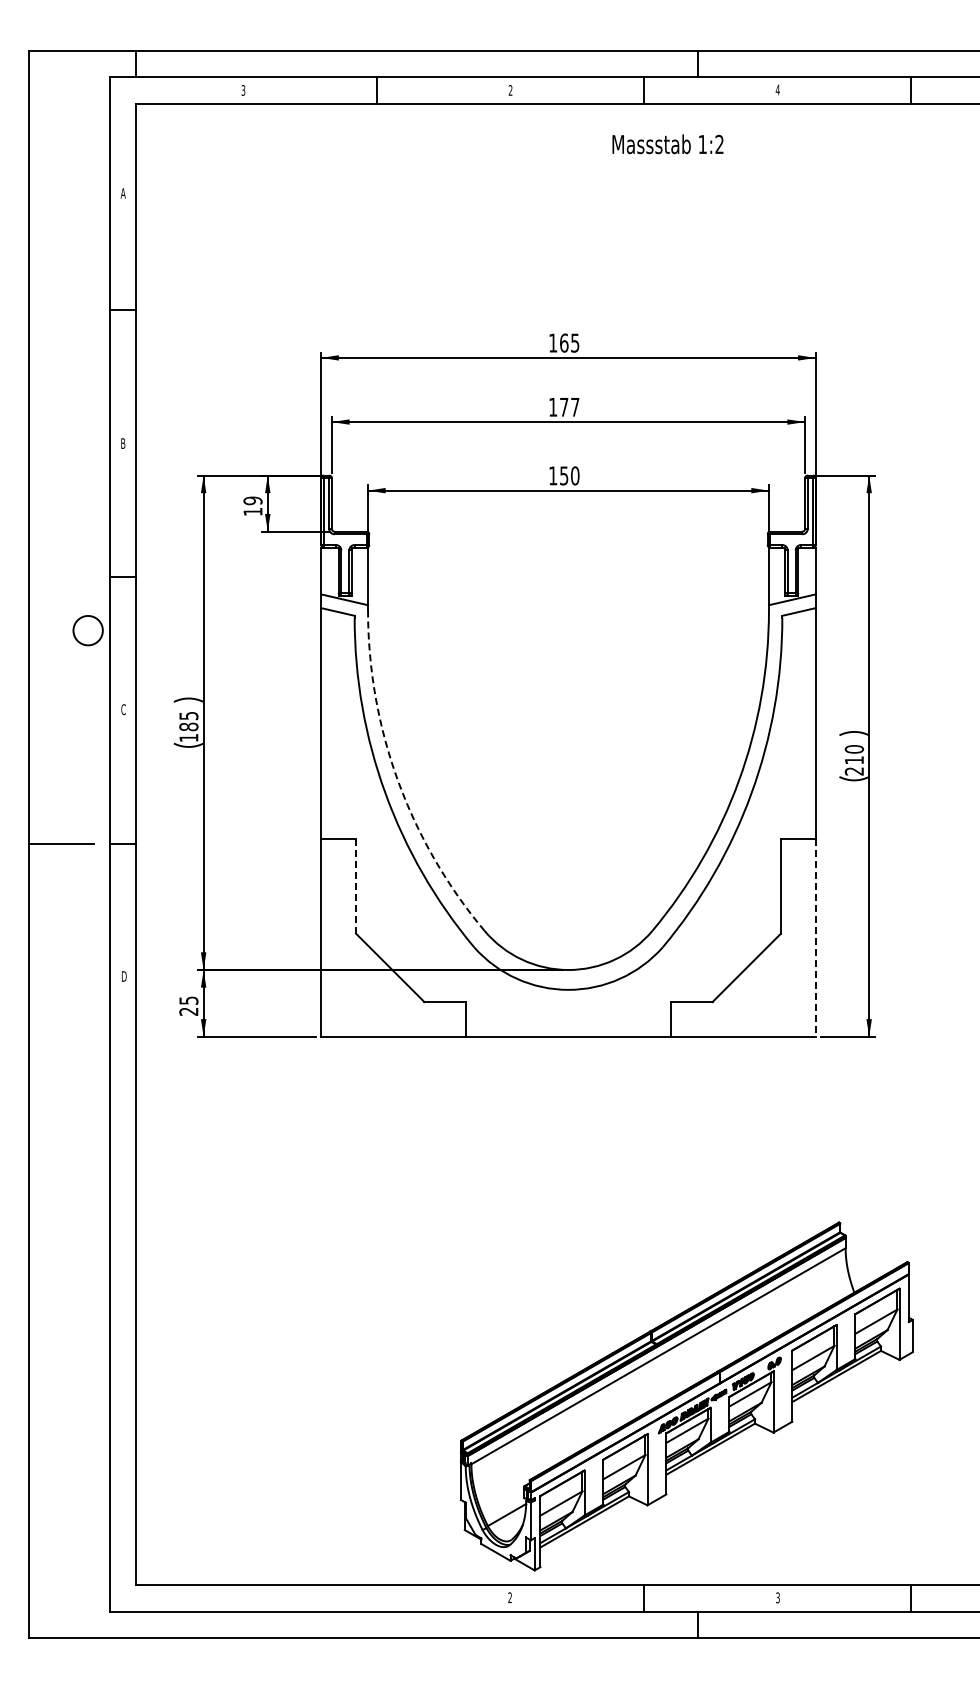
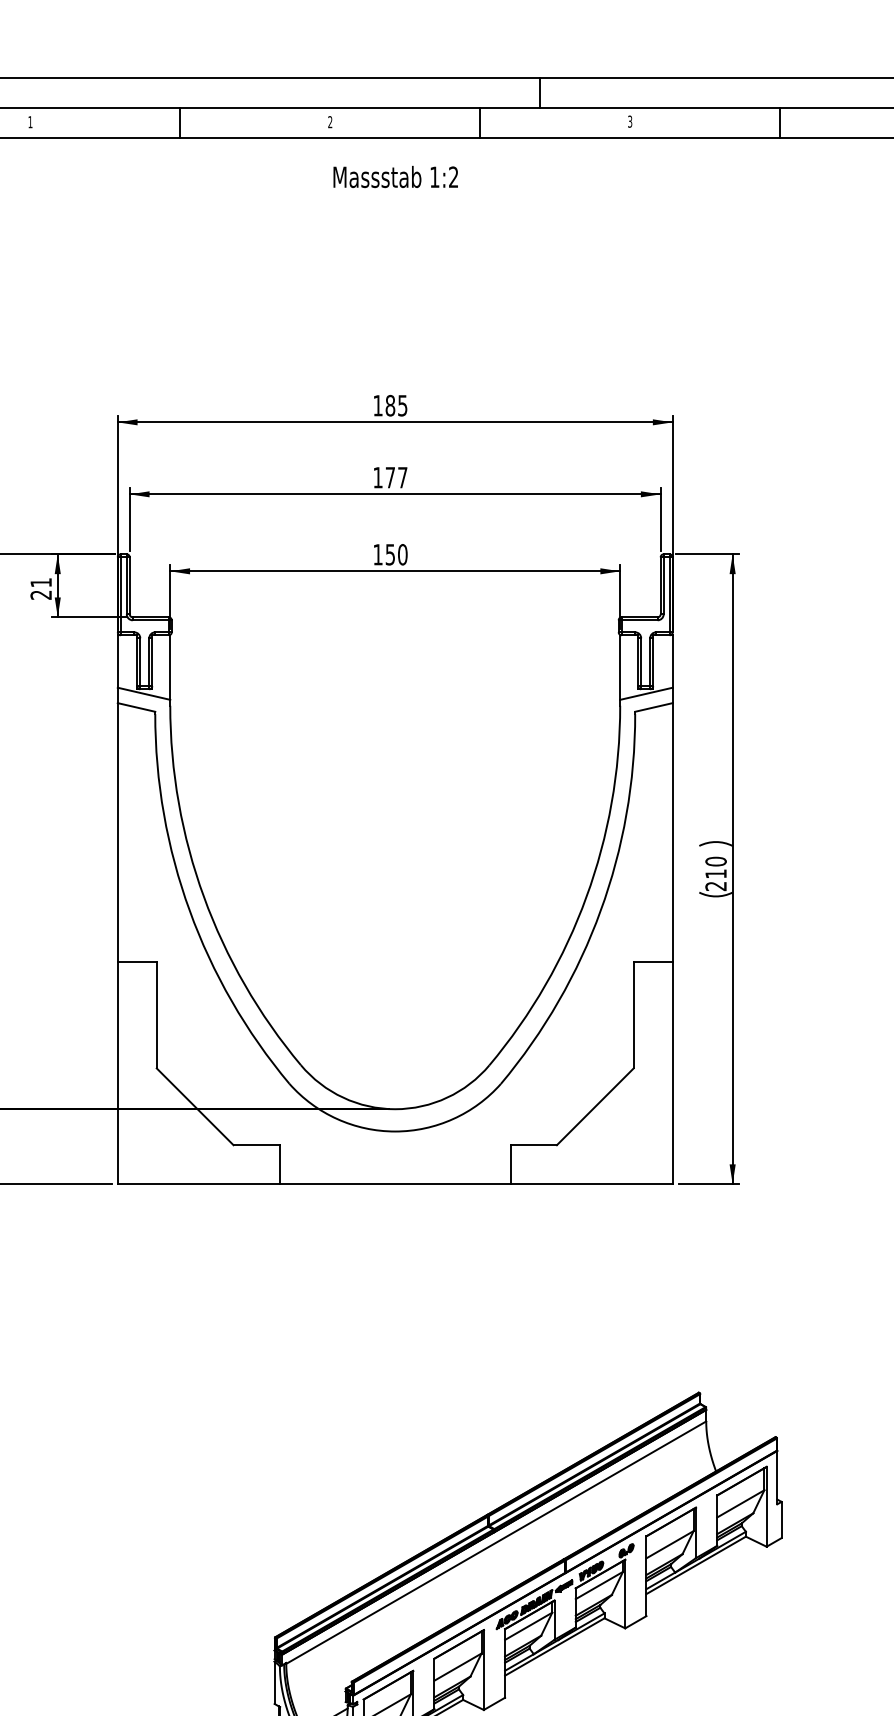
text: (777, 89) -> (629, 121), 4 -> 3
text: (243, 90) -> (30, 122), 3 -> 1
text: (667, 144) -> (395, 177), moved
text: (564, 342) -> (390, 405), 165 -> 185
text: (252, 506) -> (40, 589), 19 -> 21
arc: (398, 780) -> (204, 896), dashed -> solid
line: (356, 885) -> (157, 1014), dashed -> solid
line: (815, 937) -> (672, 1072), dashed -> solid

